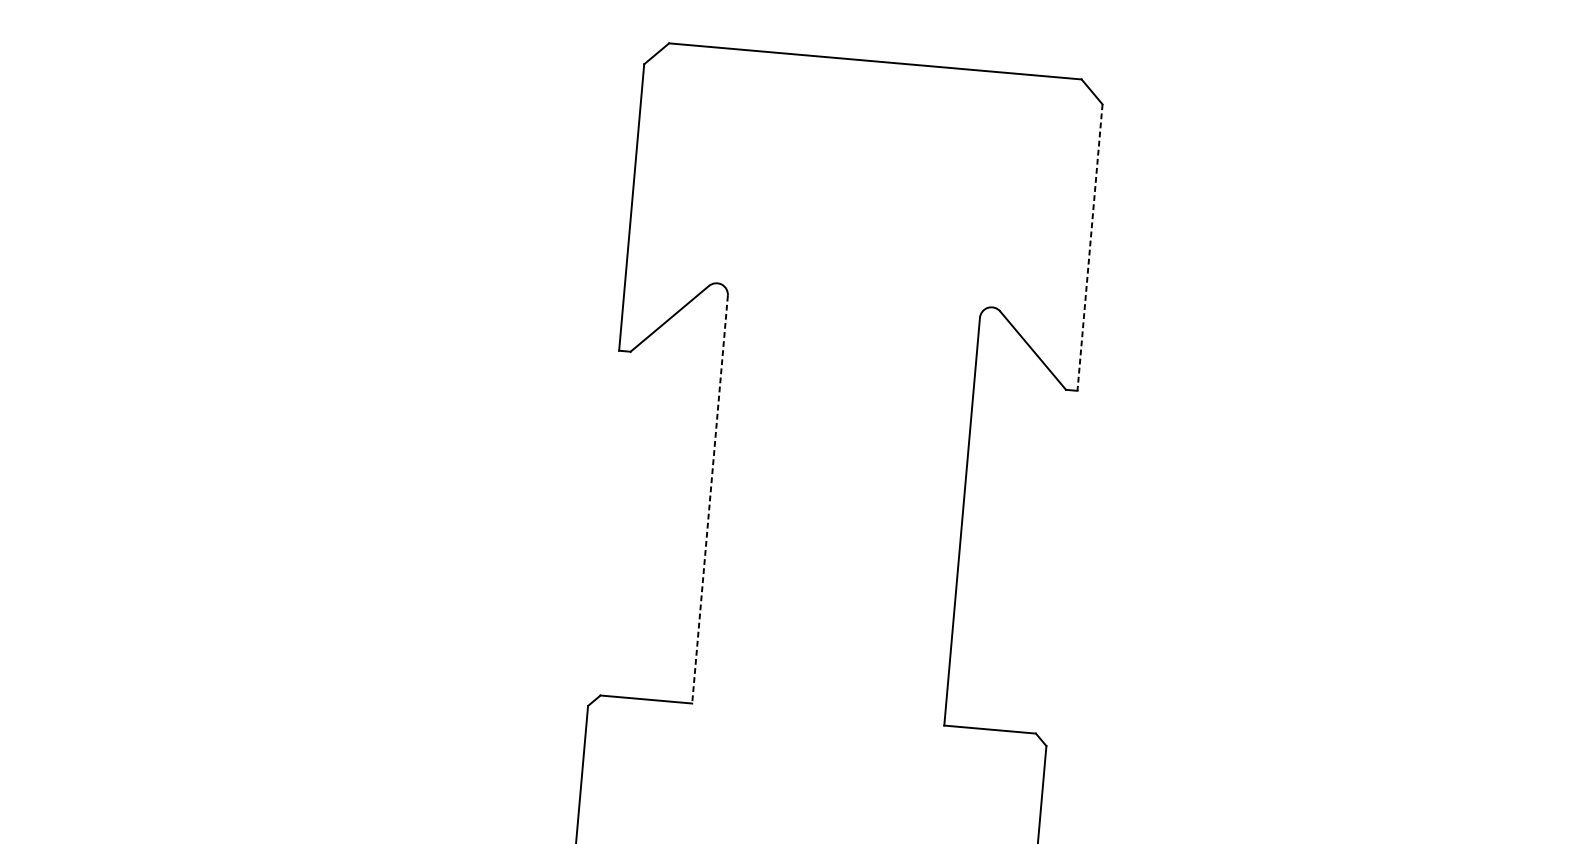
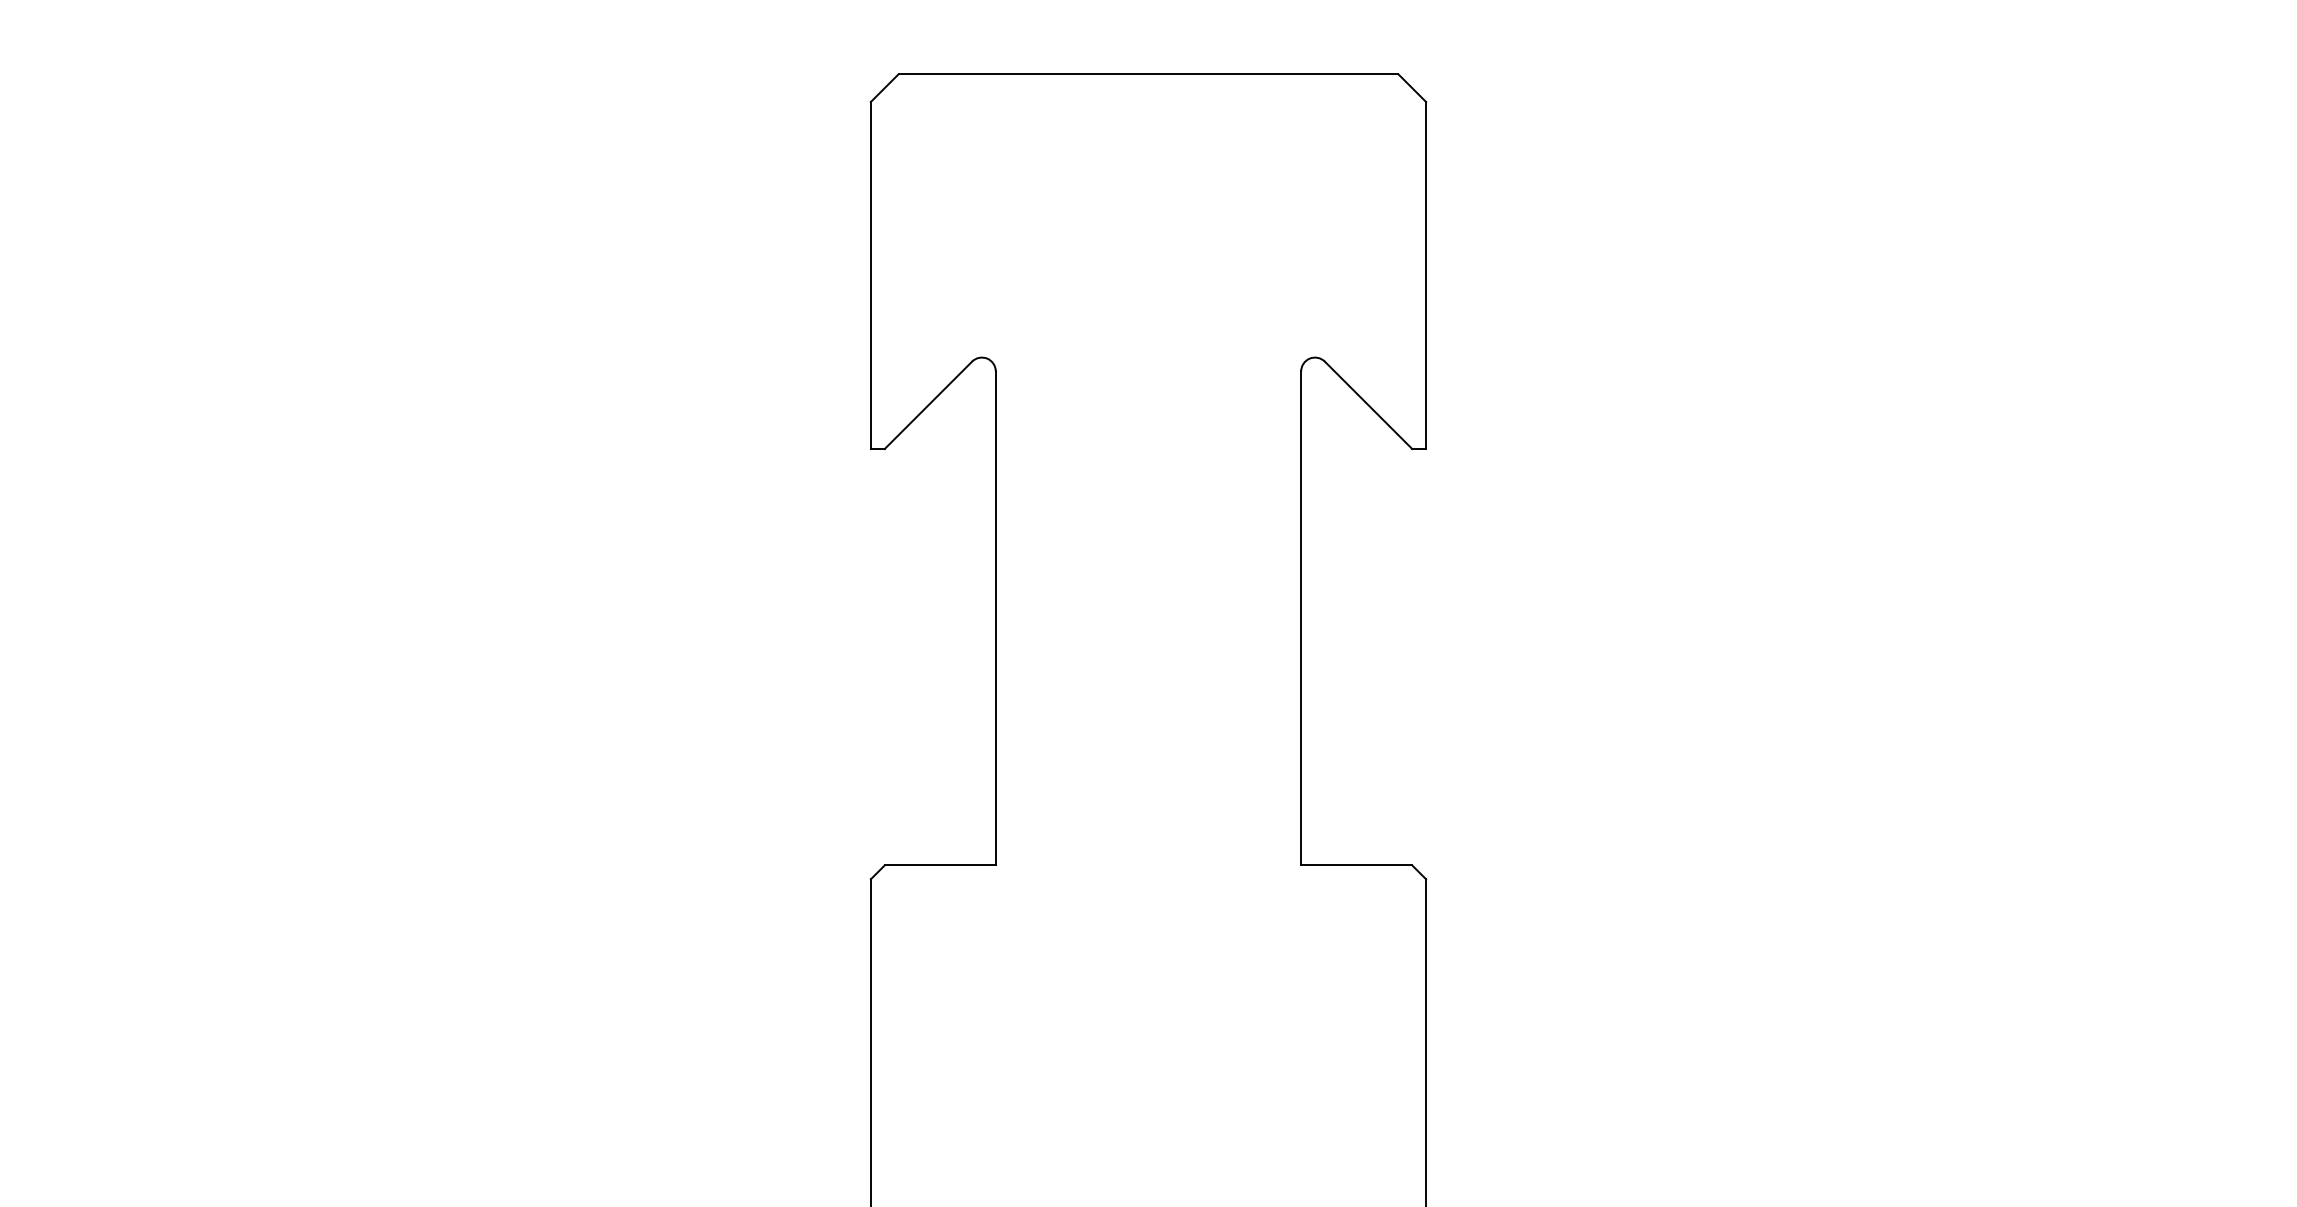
line: (1090, 247) -> (1426, 275), dashed -> solid
line: (709, 499) -> (995, 618), dashed -> solid

